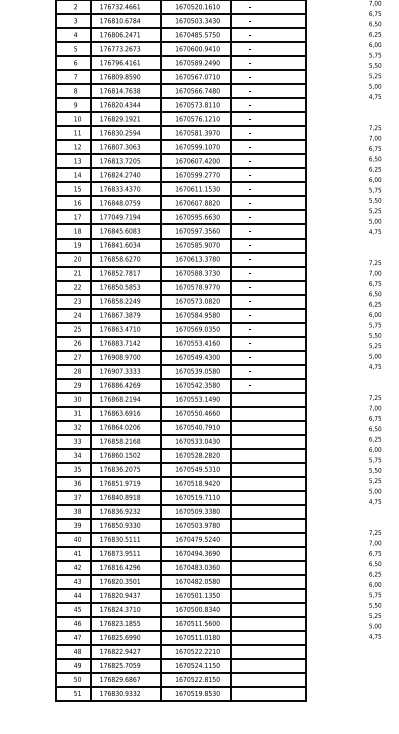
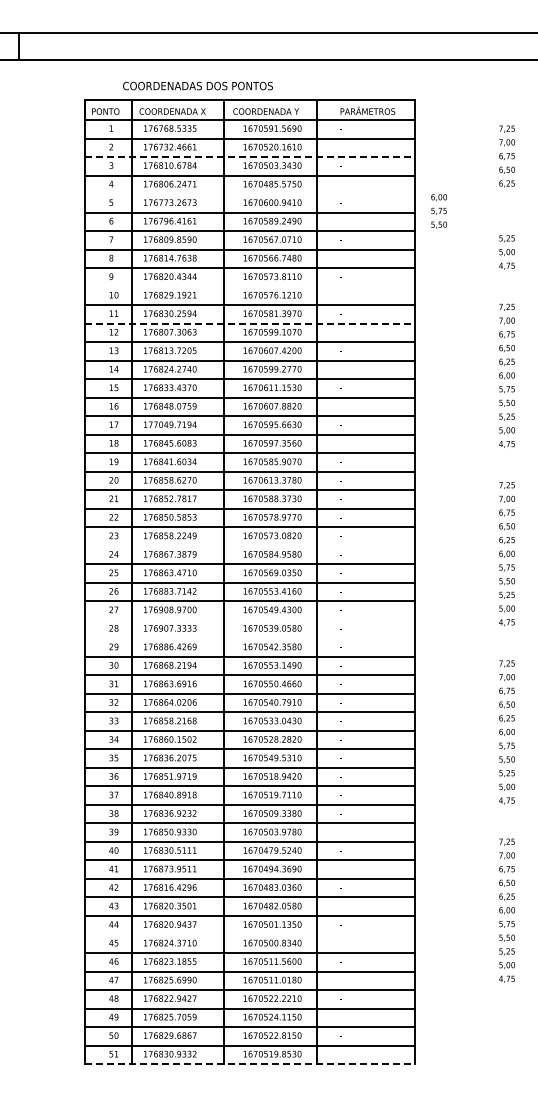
line: (180, 14) -> (250, 157), solid -> dashed
line: (180, 42) -> (249, 194), removed
text: (374, 55) -> (438, 211), moved
line: (180, 112) -> (249, 286), removed
line: (180, 140) -> (250, 323), solid -> dashed
line: (180, 308) -> (249, 545), removed
line: (180, 364) -> (249, 619), removed
line: (180, 378) -> (249, 638), removed
line: (180, 602) -> (249, 934), removed
line: (180, 701) -> (250, 1064), solid -> dashed

